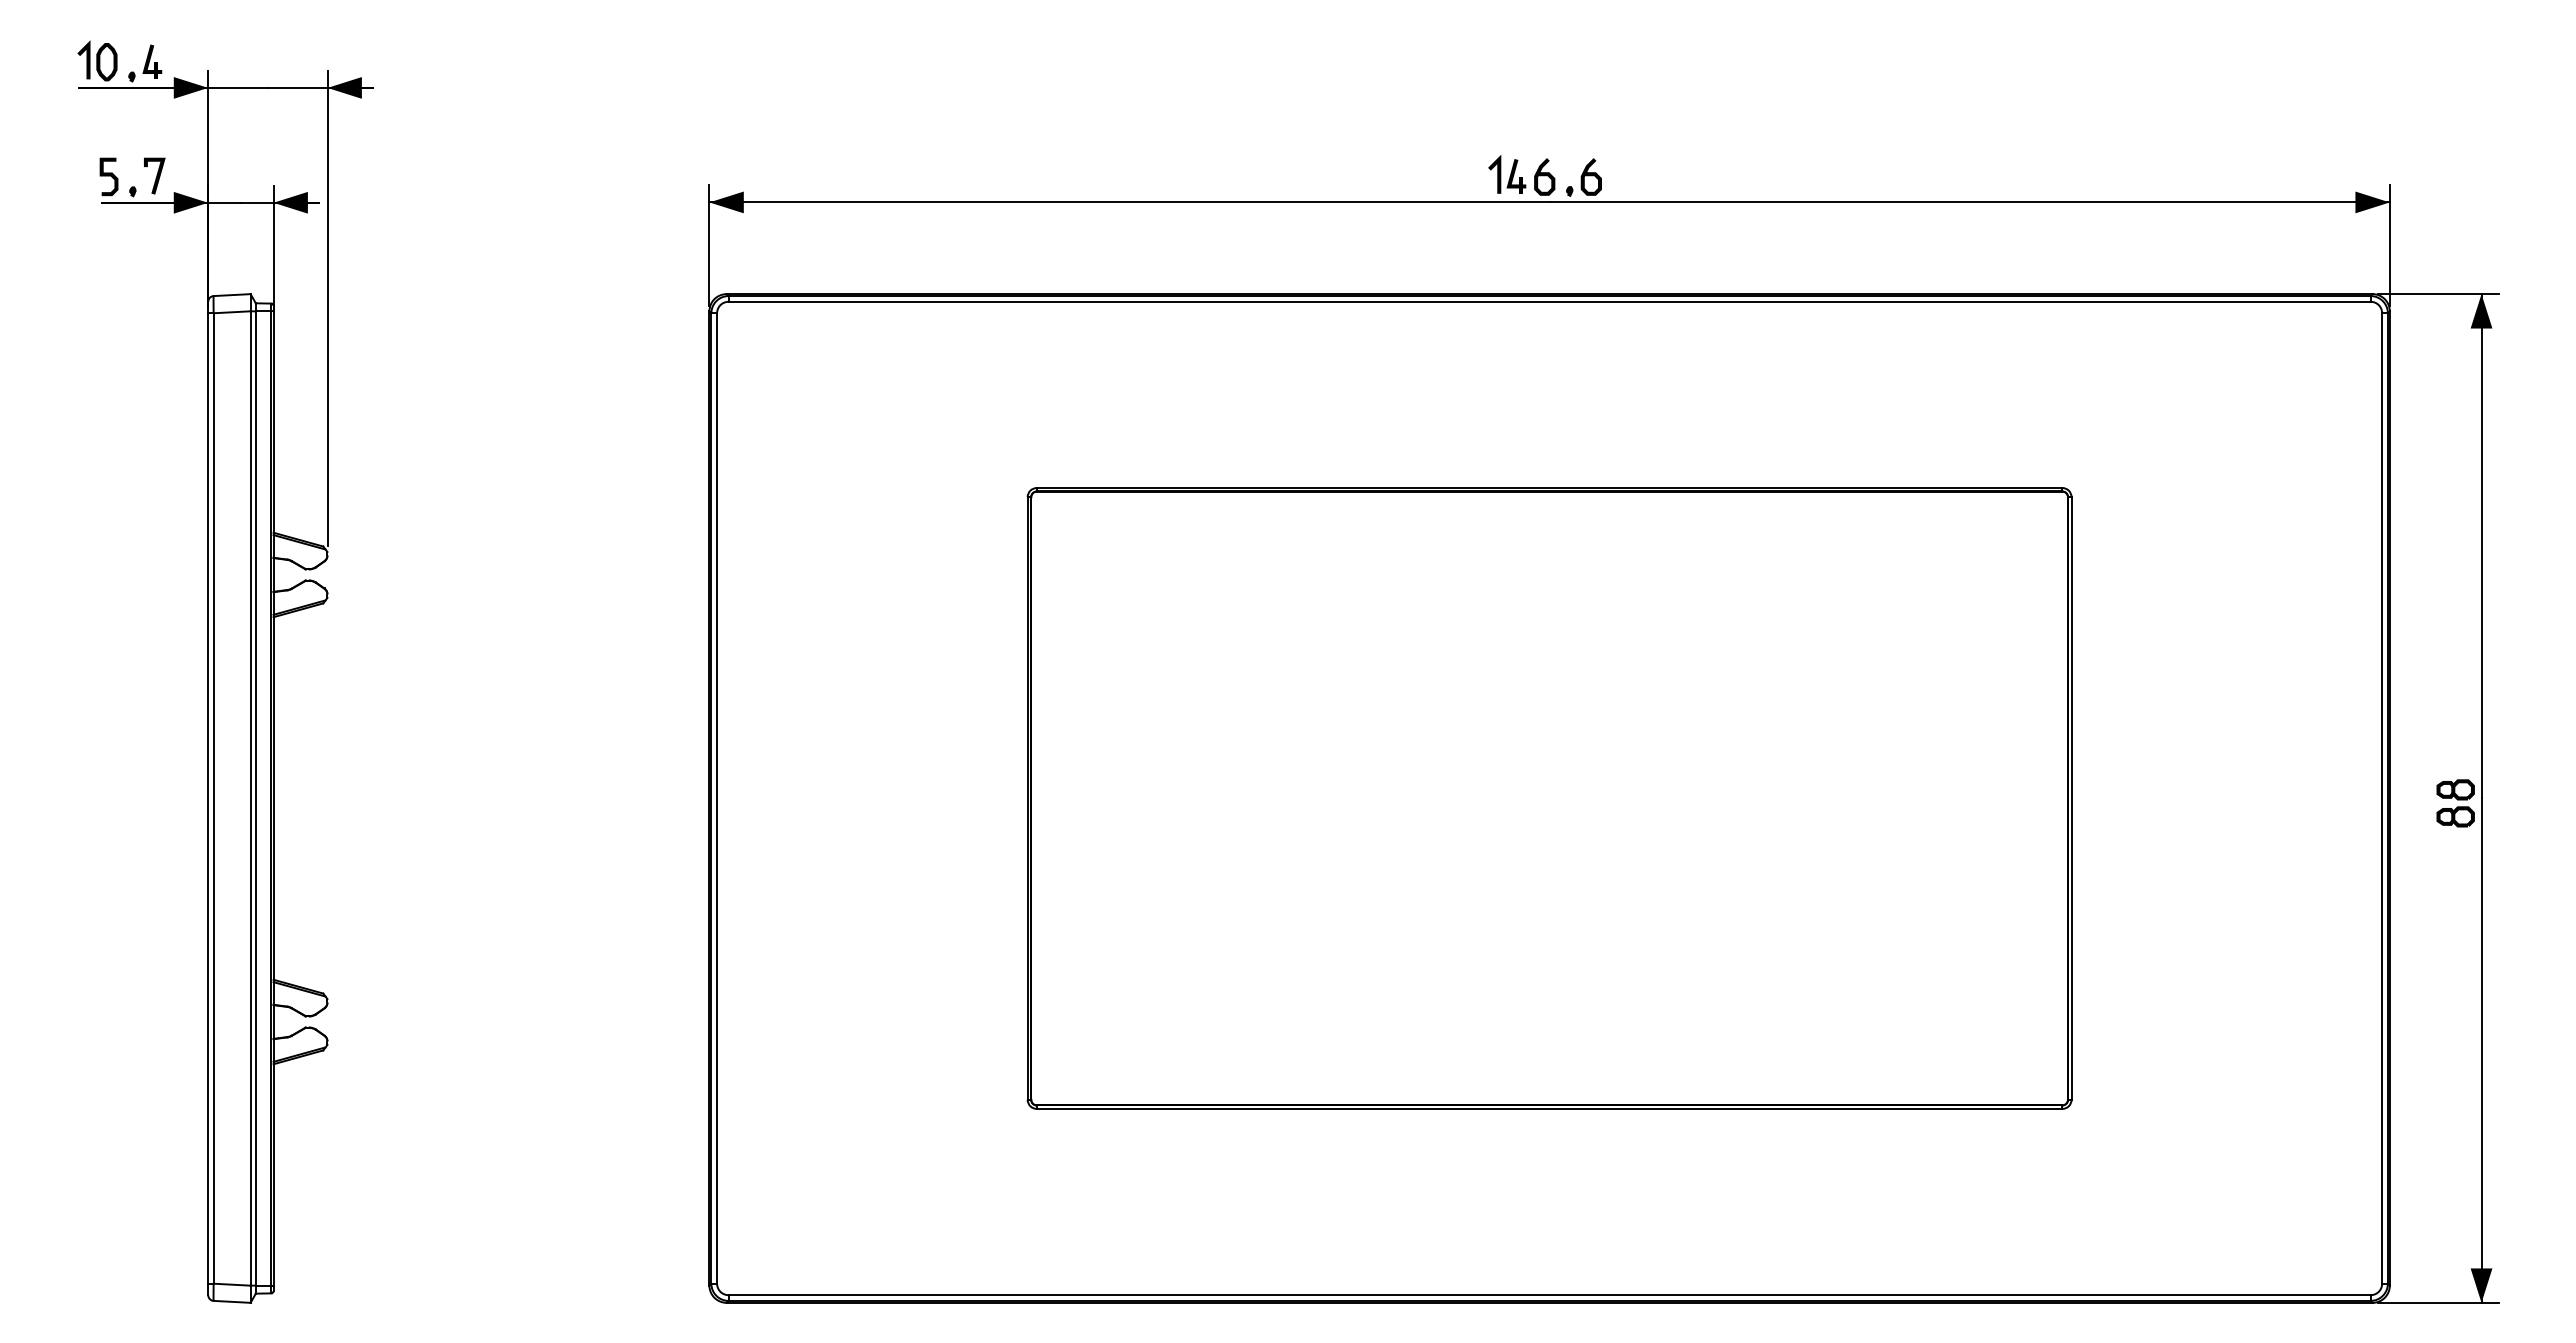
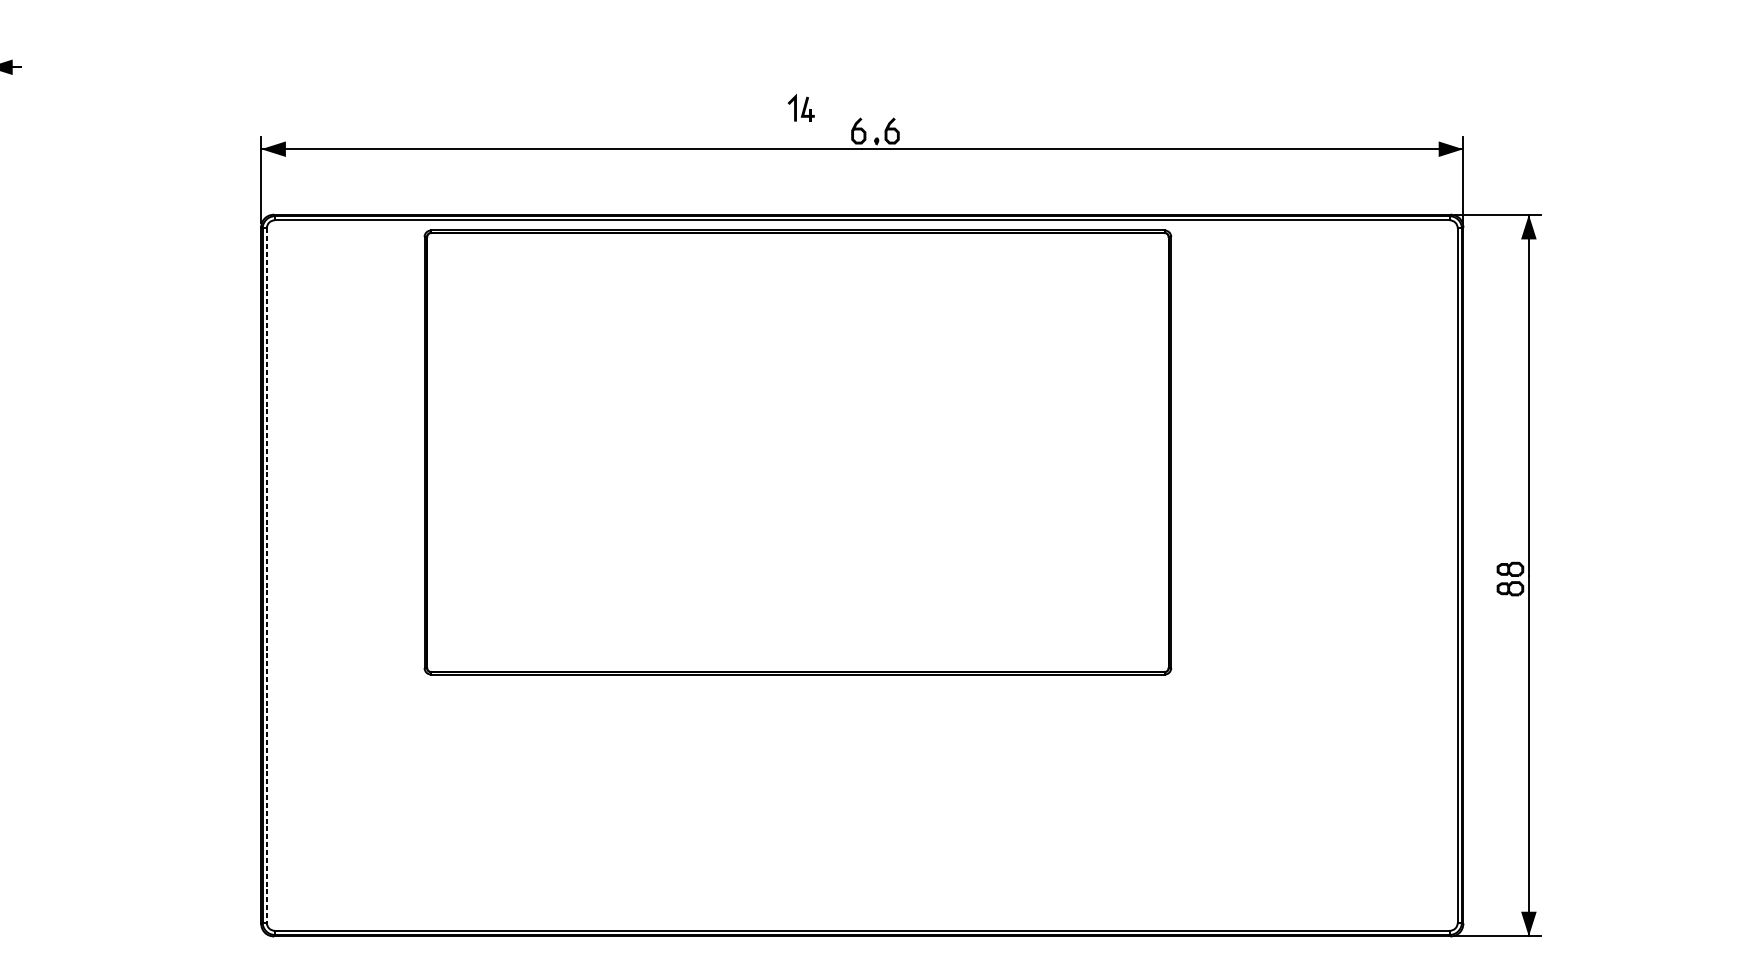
part: (1507, 174) -> (801, 107), moved
line: (717, 798) -> (267, 575), solid -> dashed
part: (1549, 798) -> (797, 452), moved

